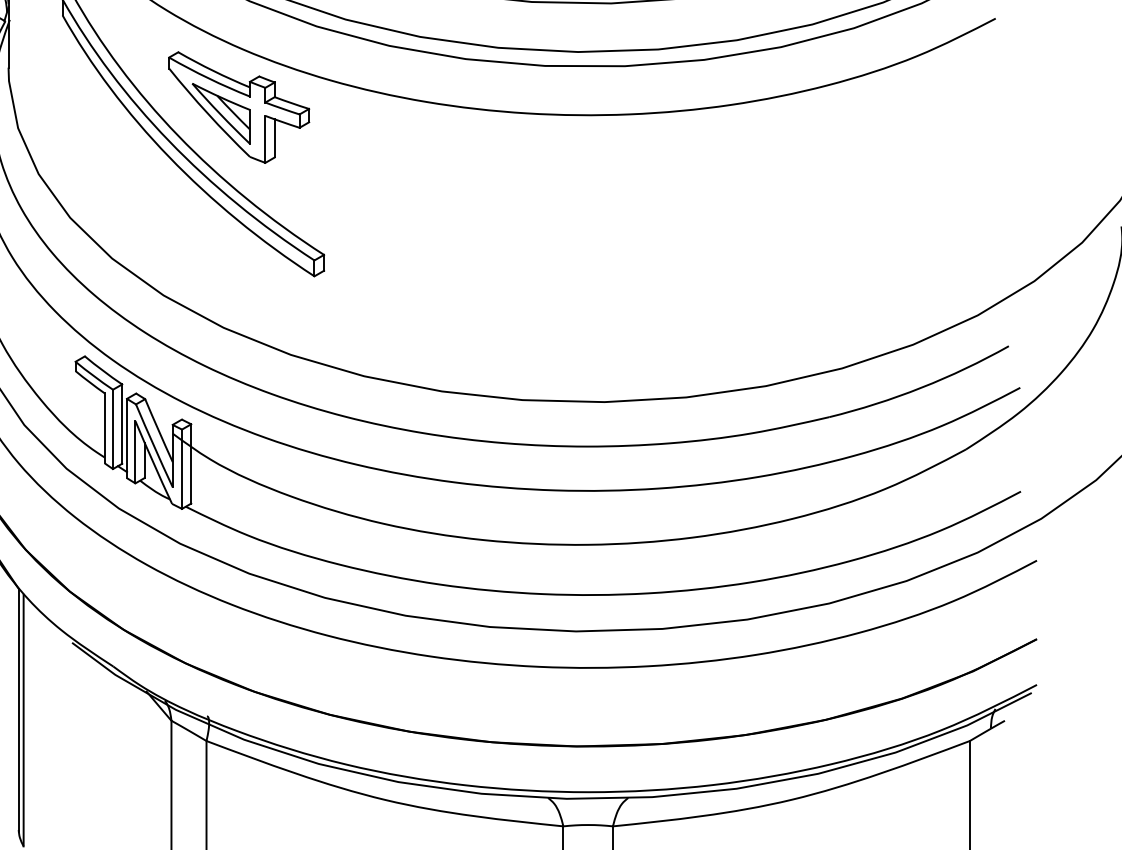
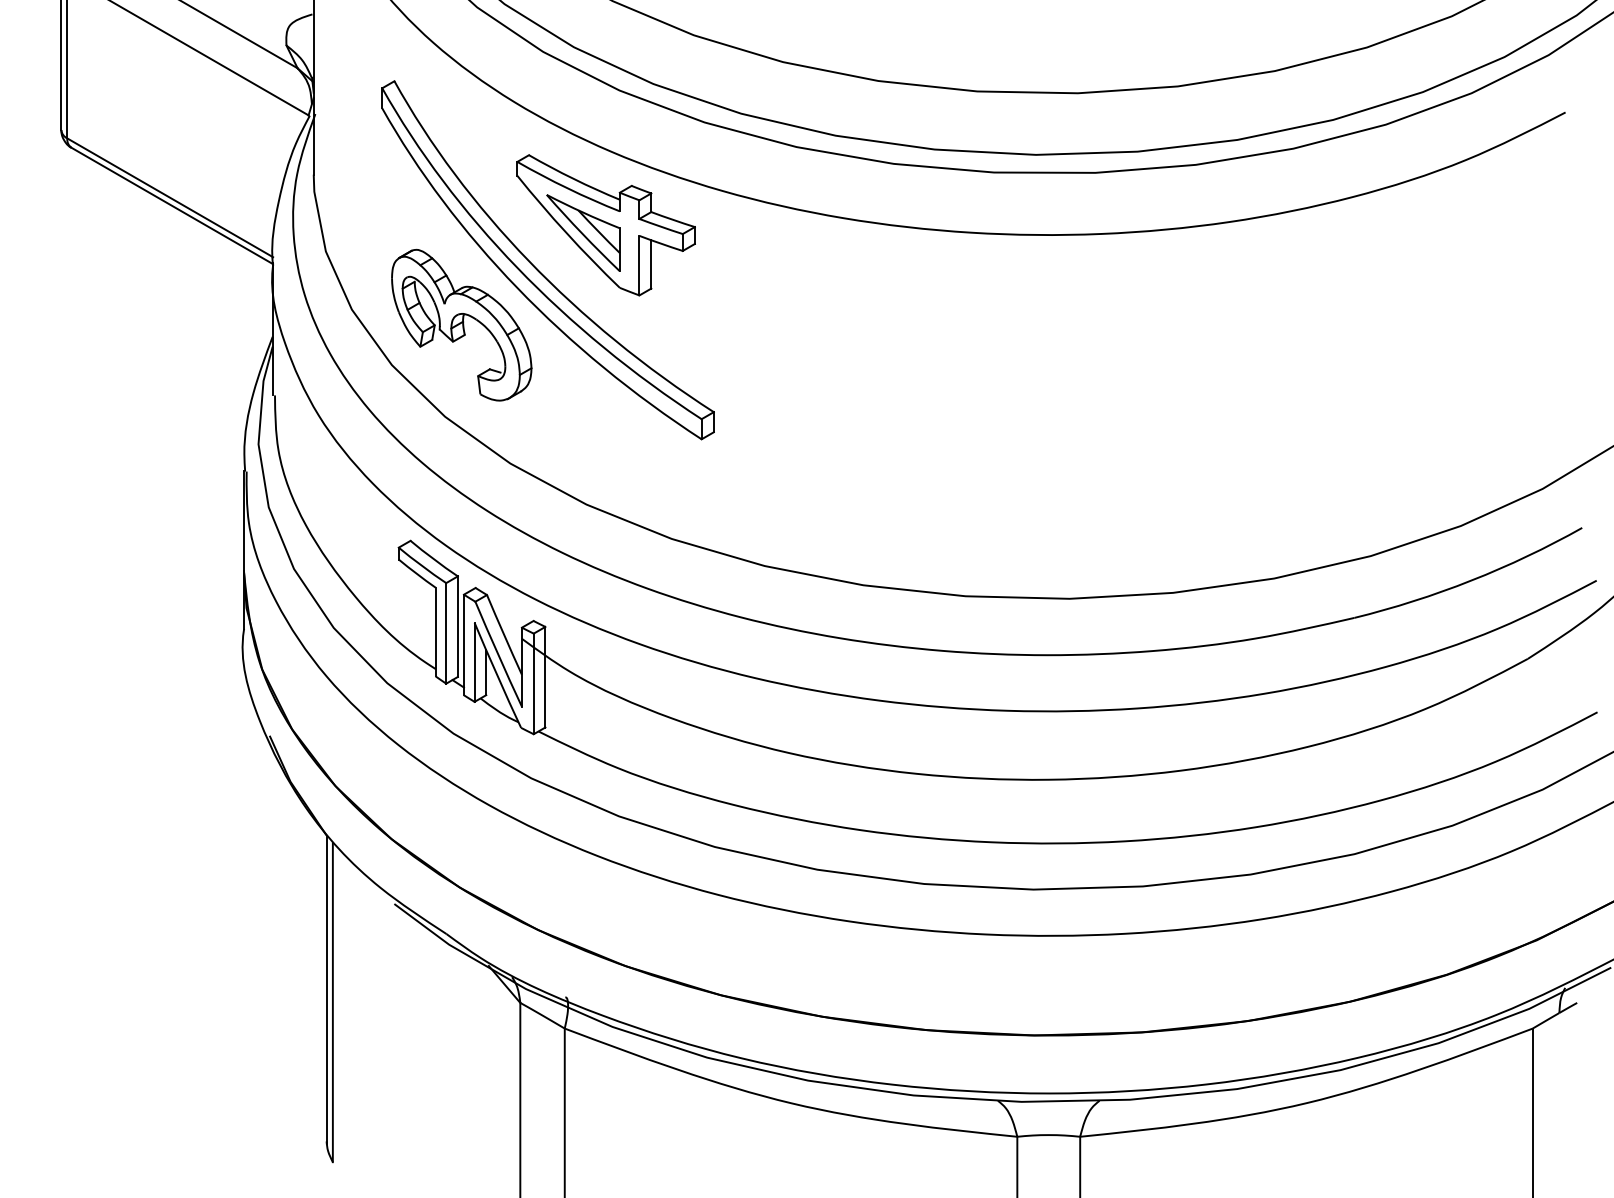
part: (125, 185) -> (461, 324), added

